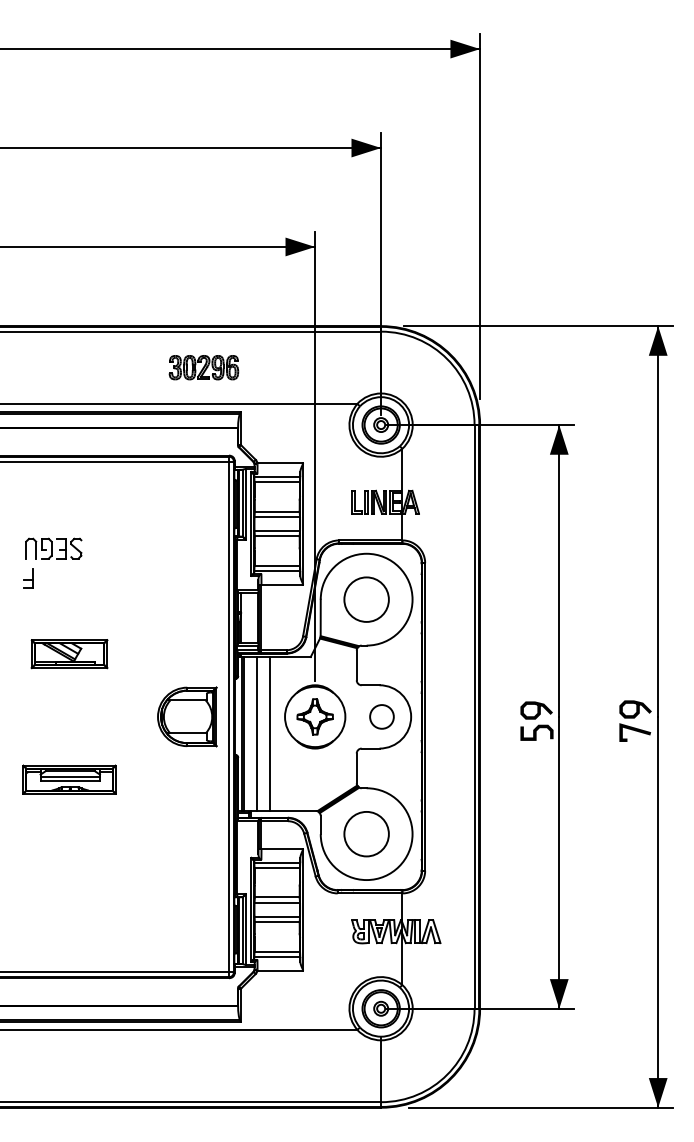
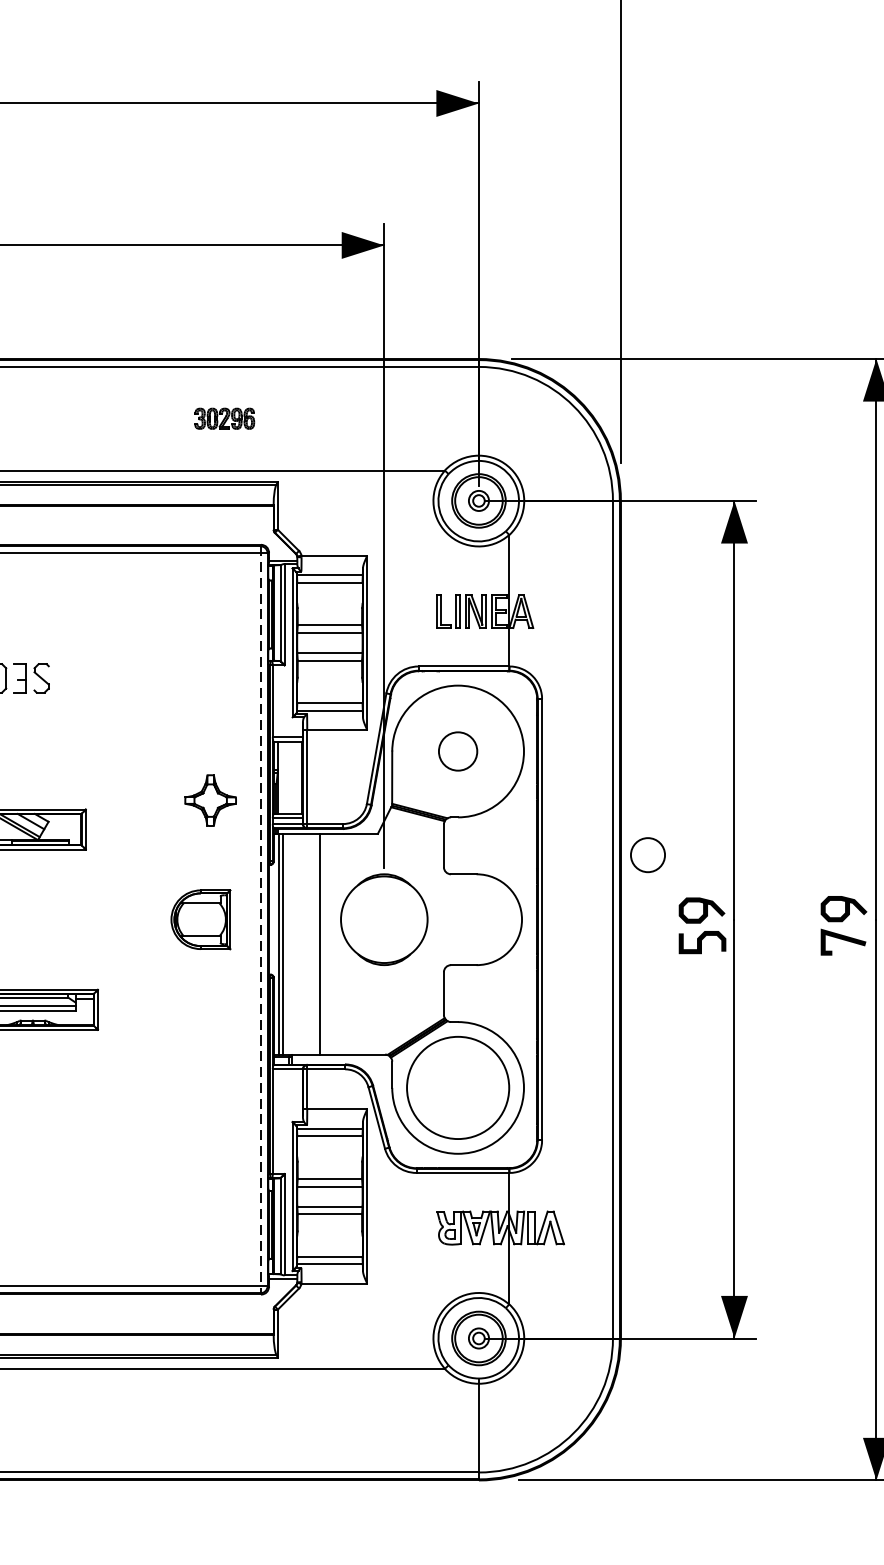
part: (203, 367) -> (224, 418), size x0.6
circle: (366, 599) -> (457, 751), size x0.6
part: (187, 716) -> (201, 919), size x0.7
part: (314, 716) -> (209, 800), moved
circle: (381, 716) -> (647, 854), moved
line: (228, 717) -> (259, 920), solid -> dashed
line: (256, 733) -> (300, 943), removed
circle: (366, 833) -> (457, 1086), size x1.6

